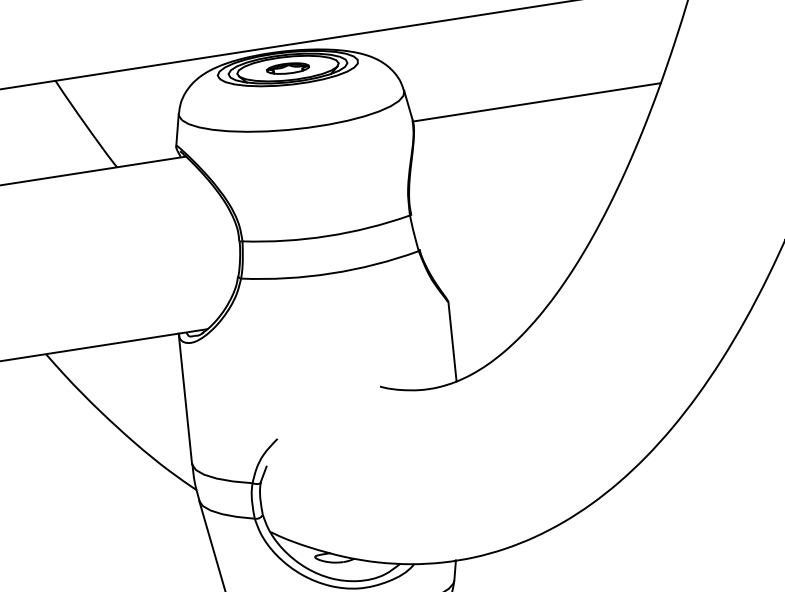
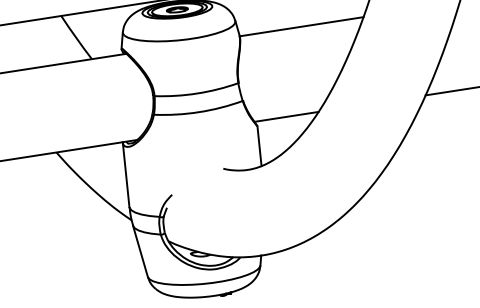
line: (506, 282) -> (286, 116), added

